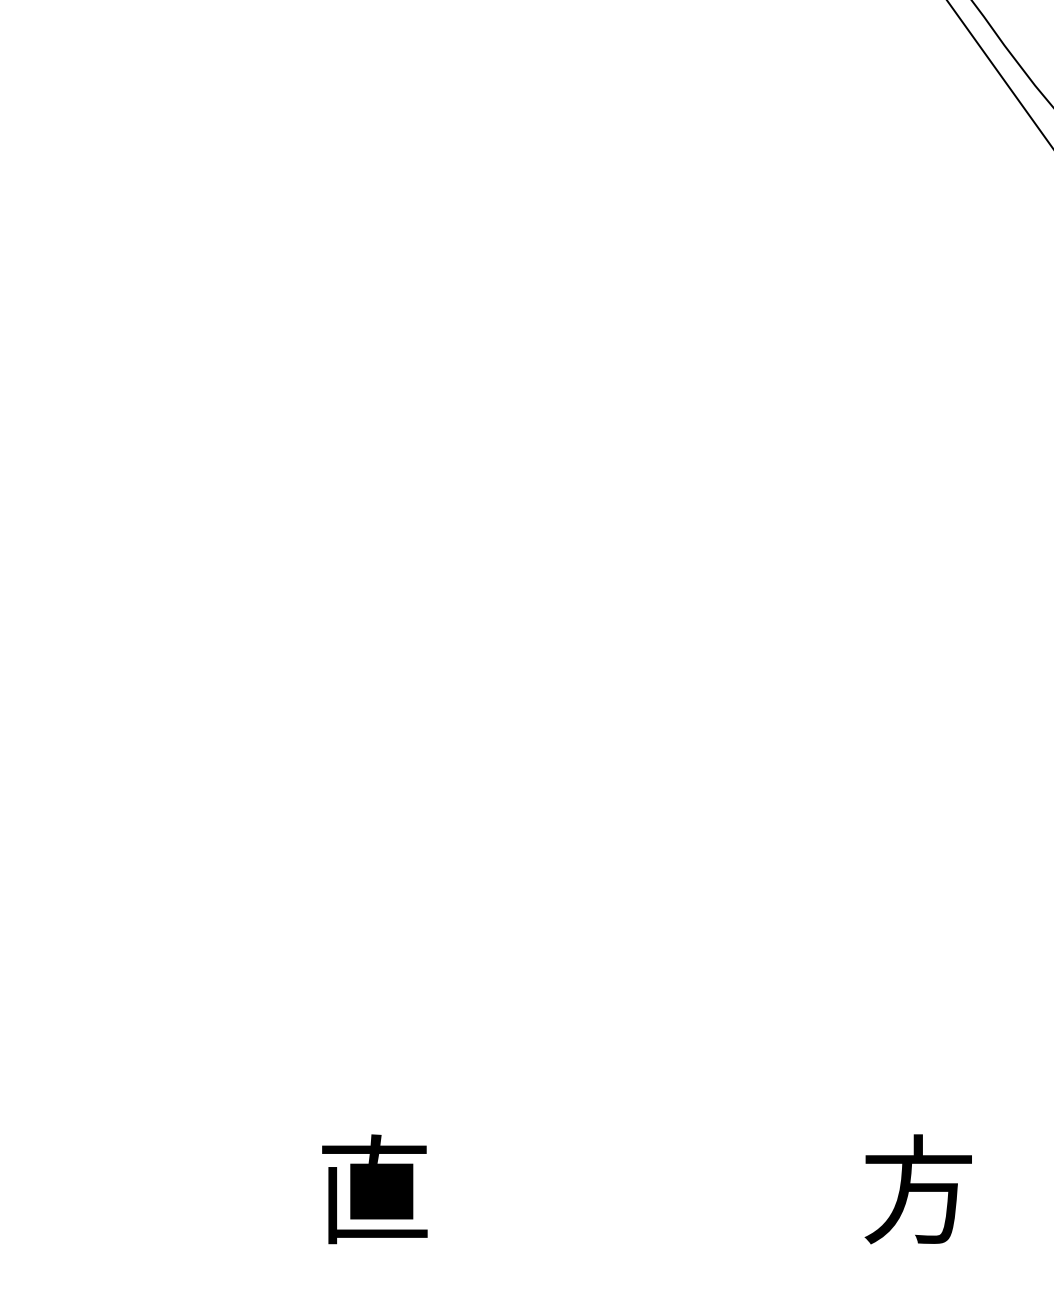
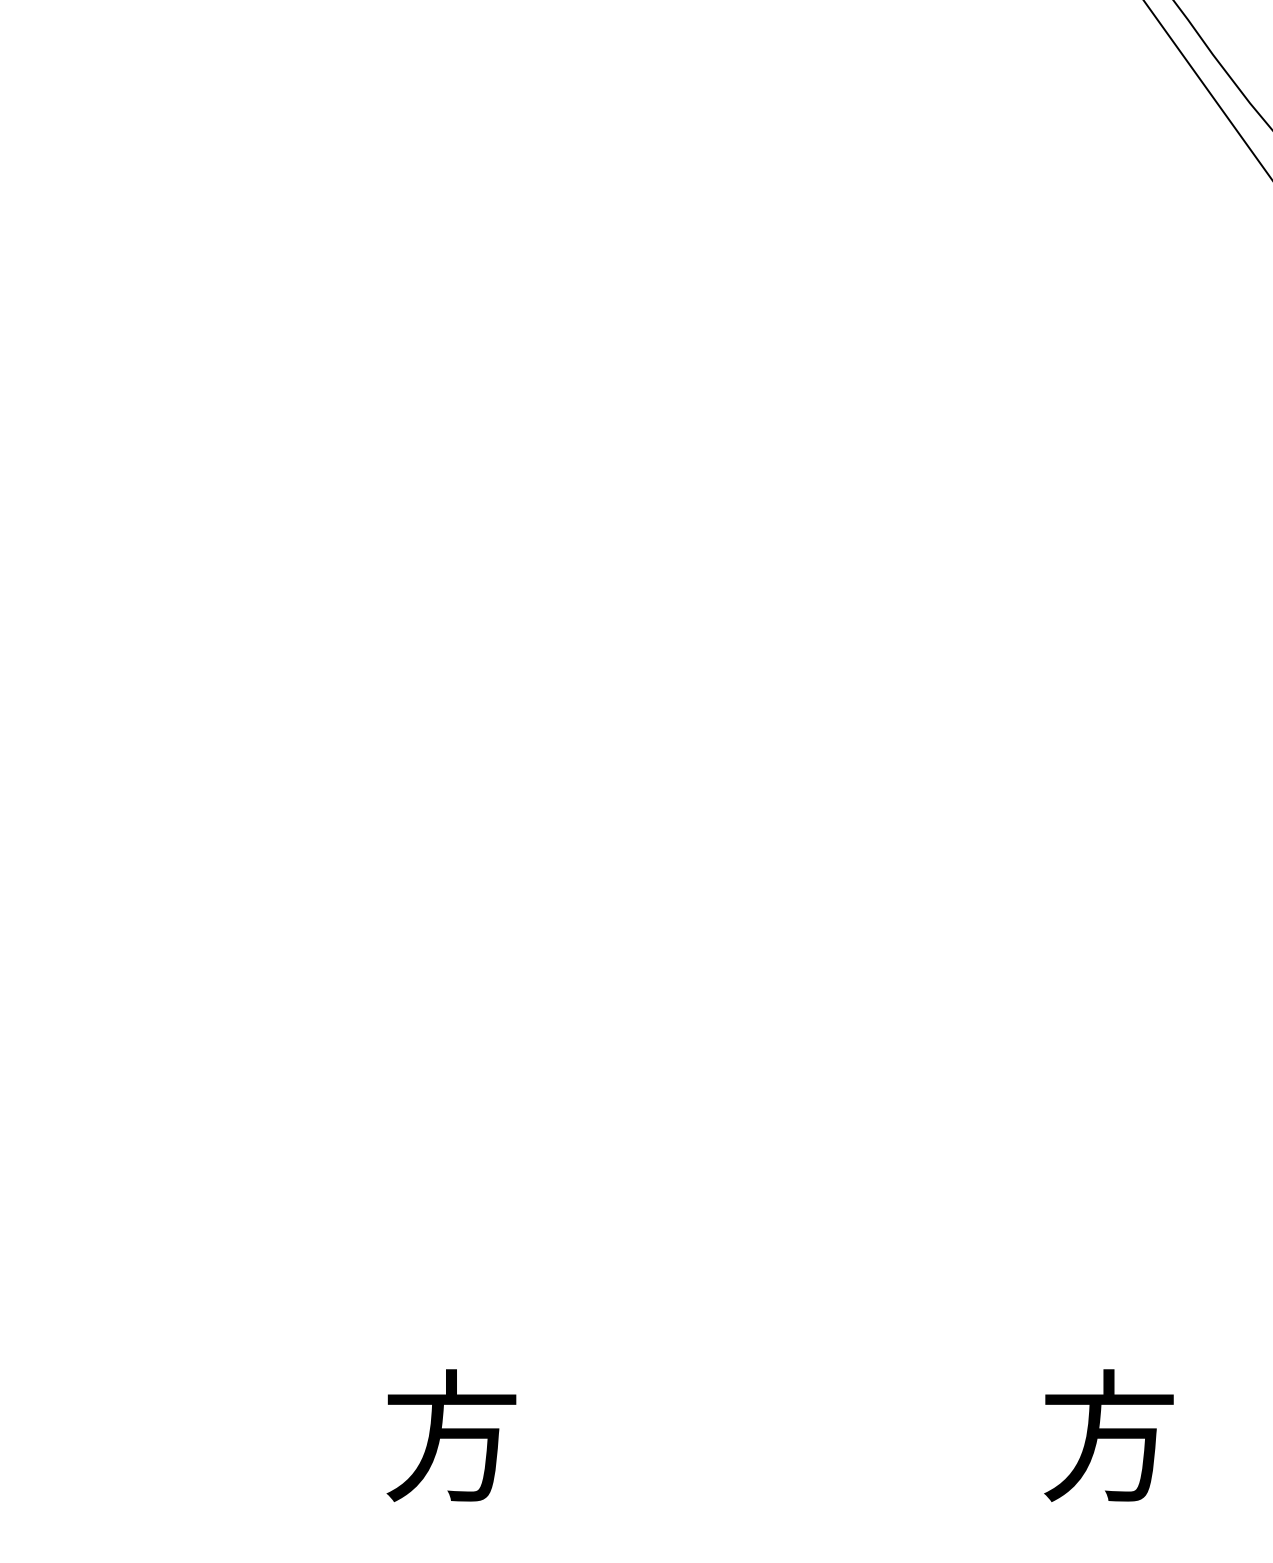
text: (373, 1189) -> (451, 1435), 直 -> 方

